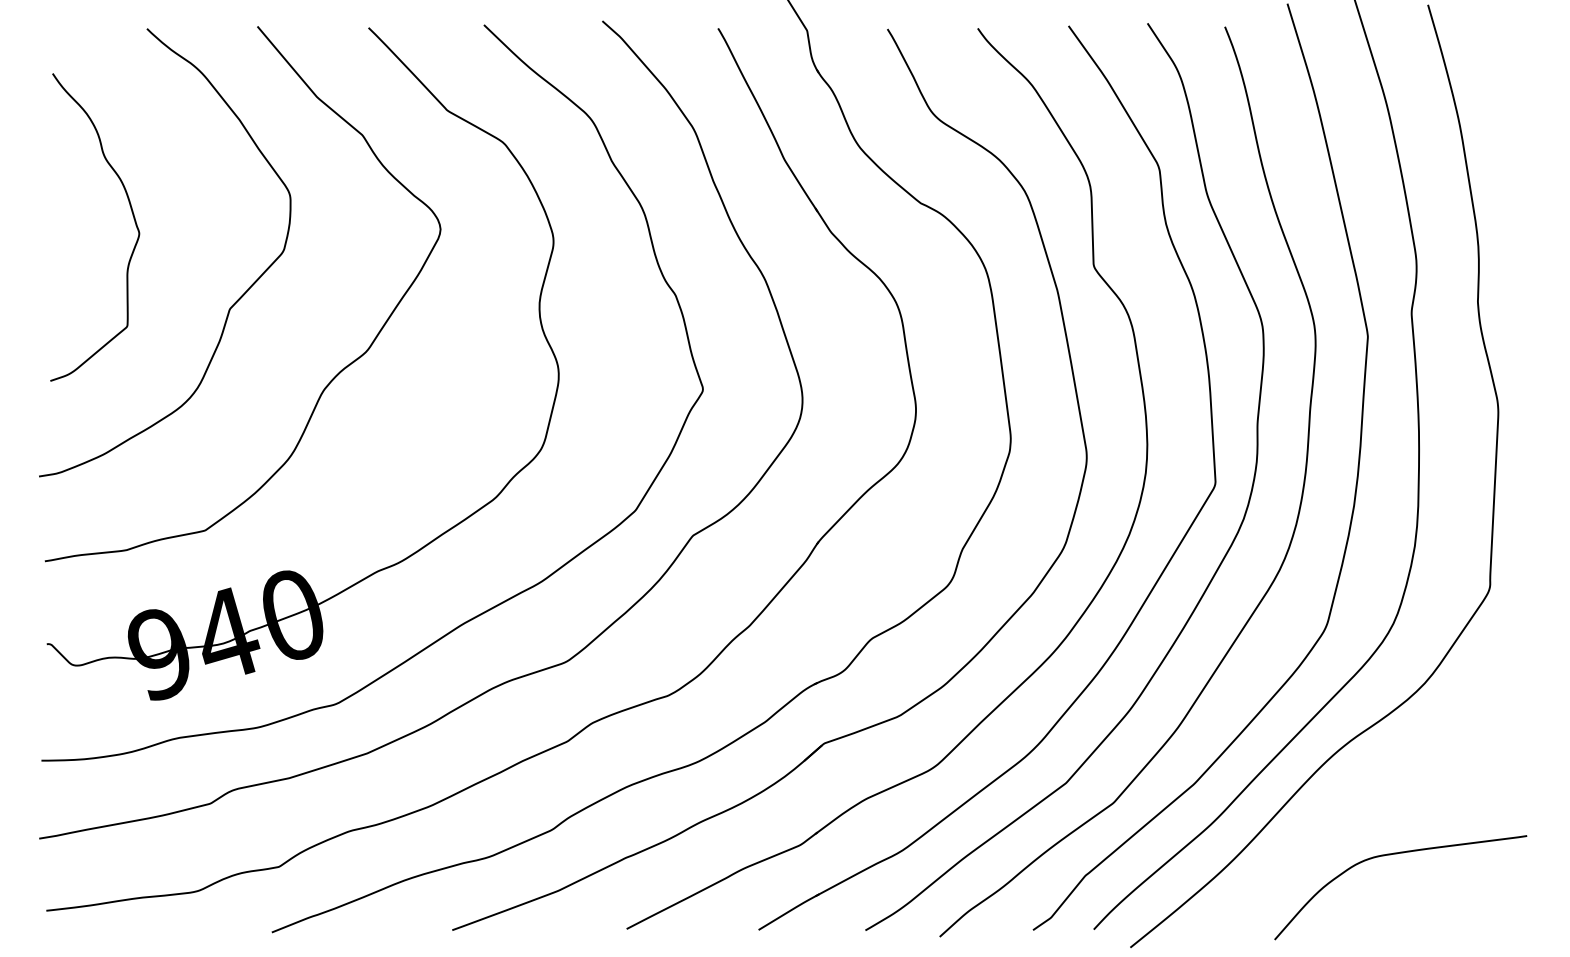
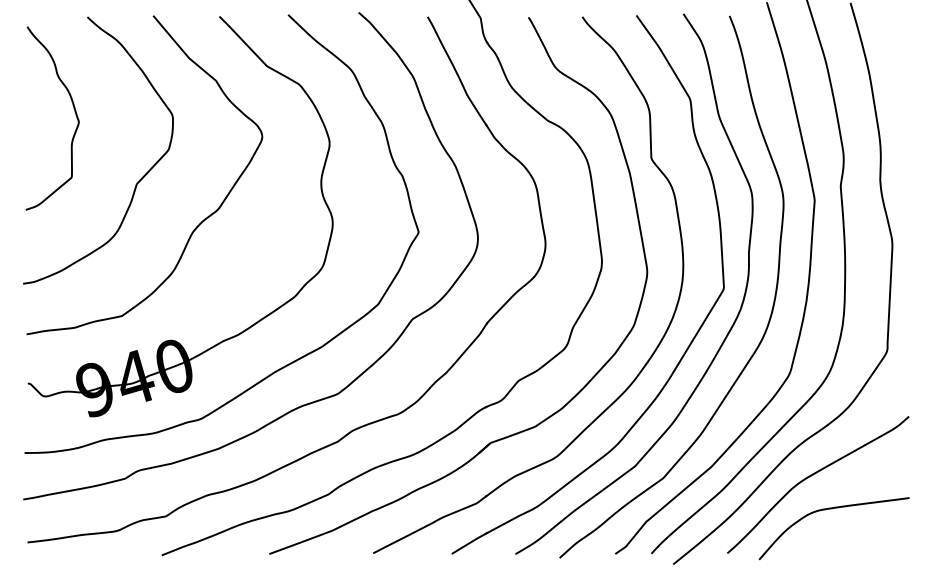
curve: (131, 217) -> (74, 112), moved
curve: (1365, 798) -> (813, 475), added

